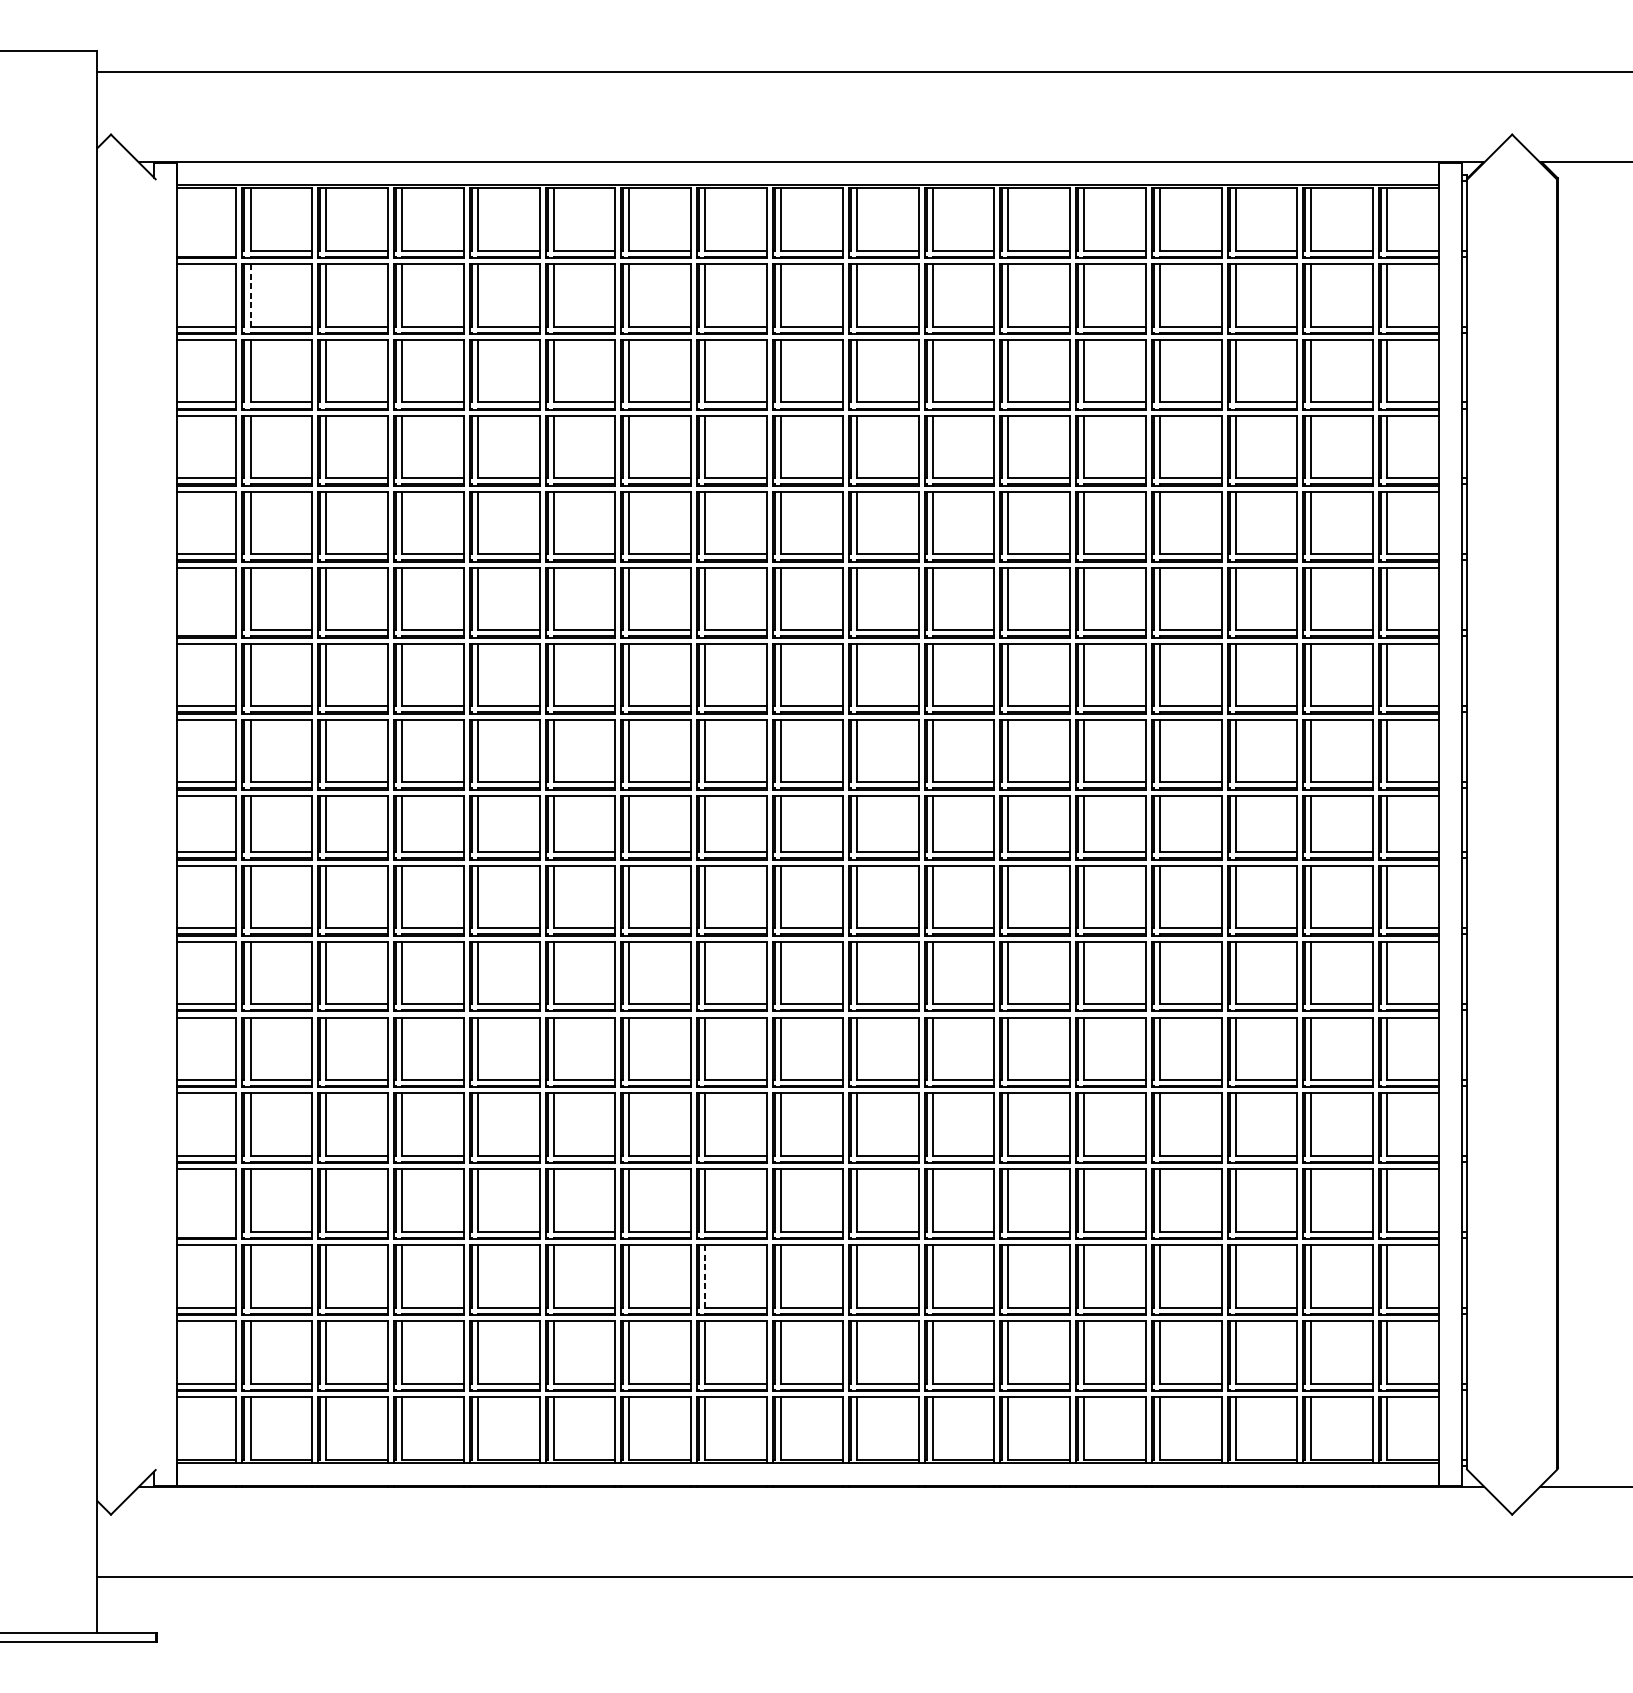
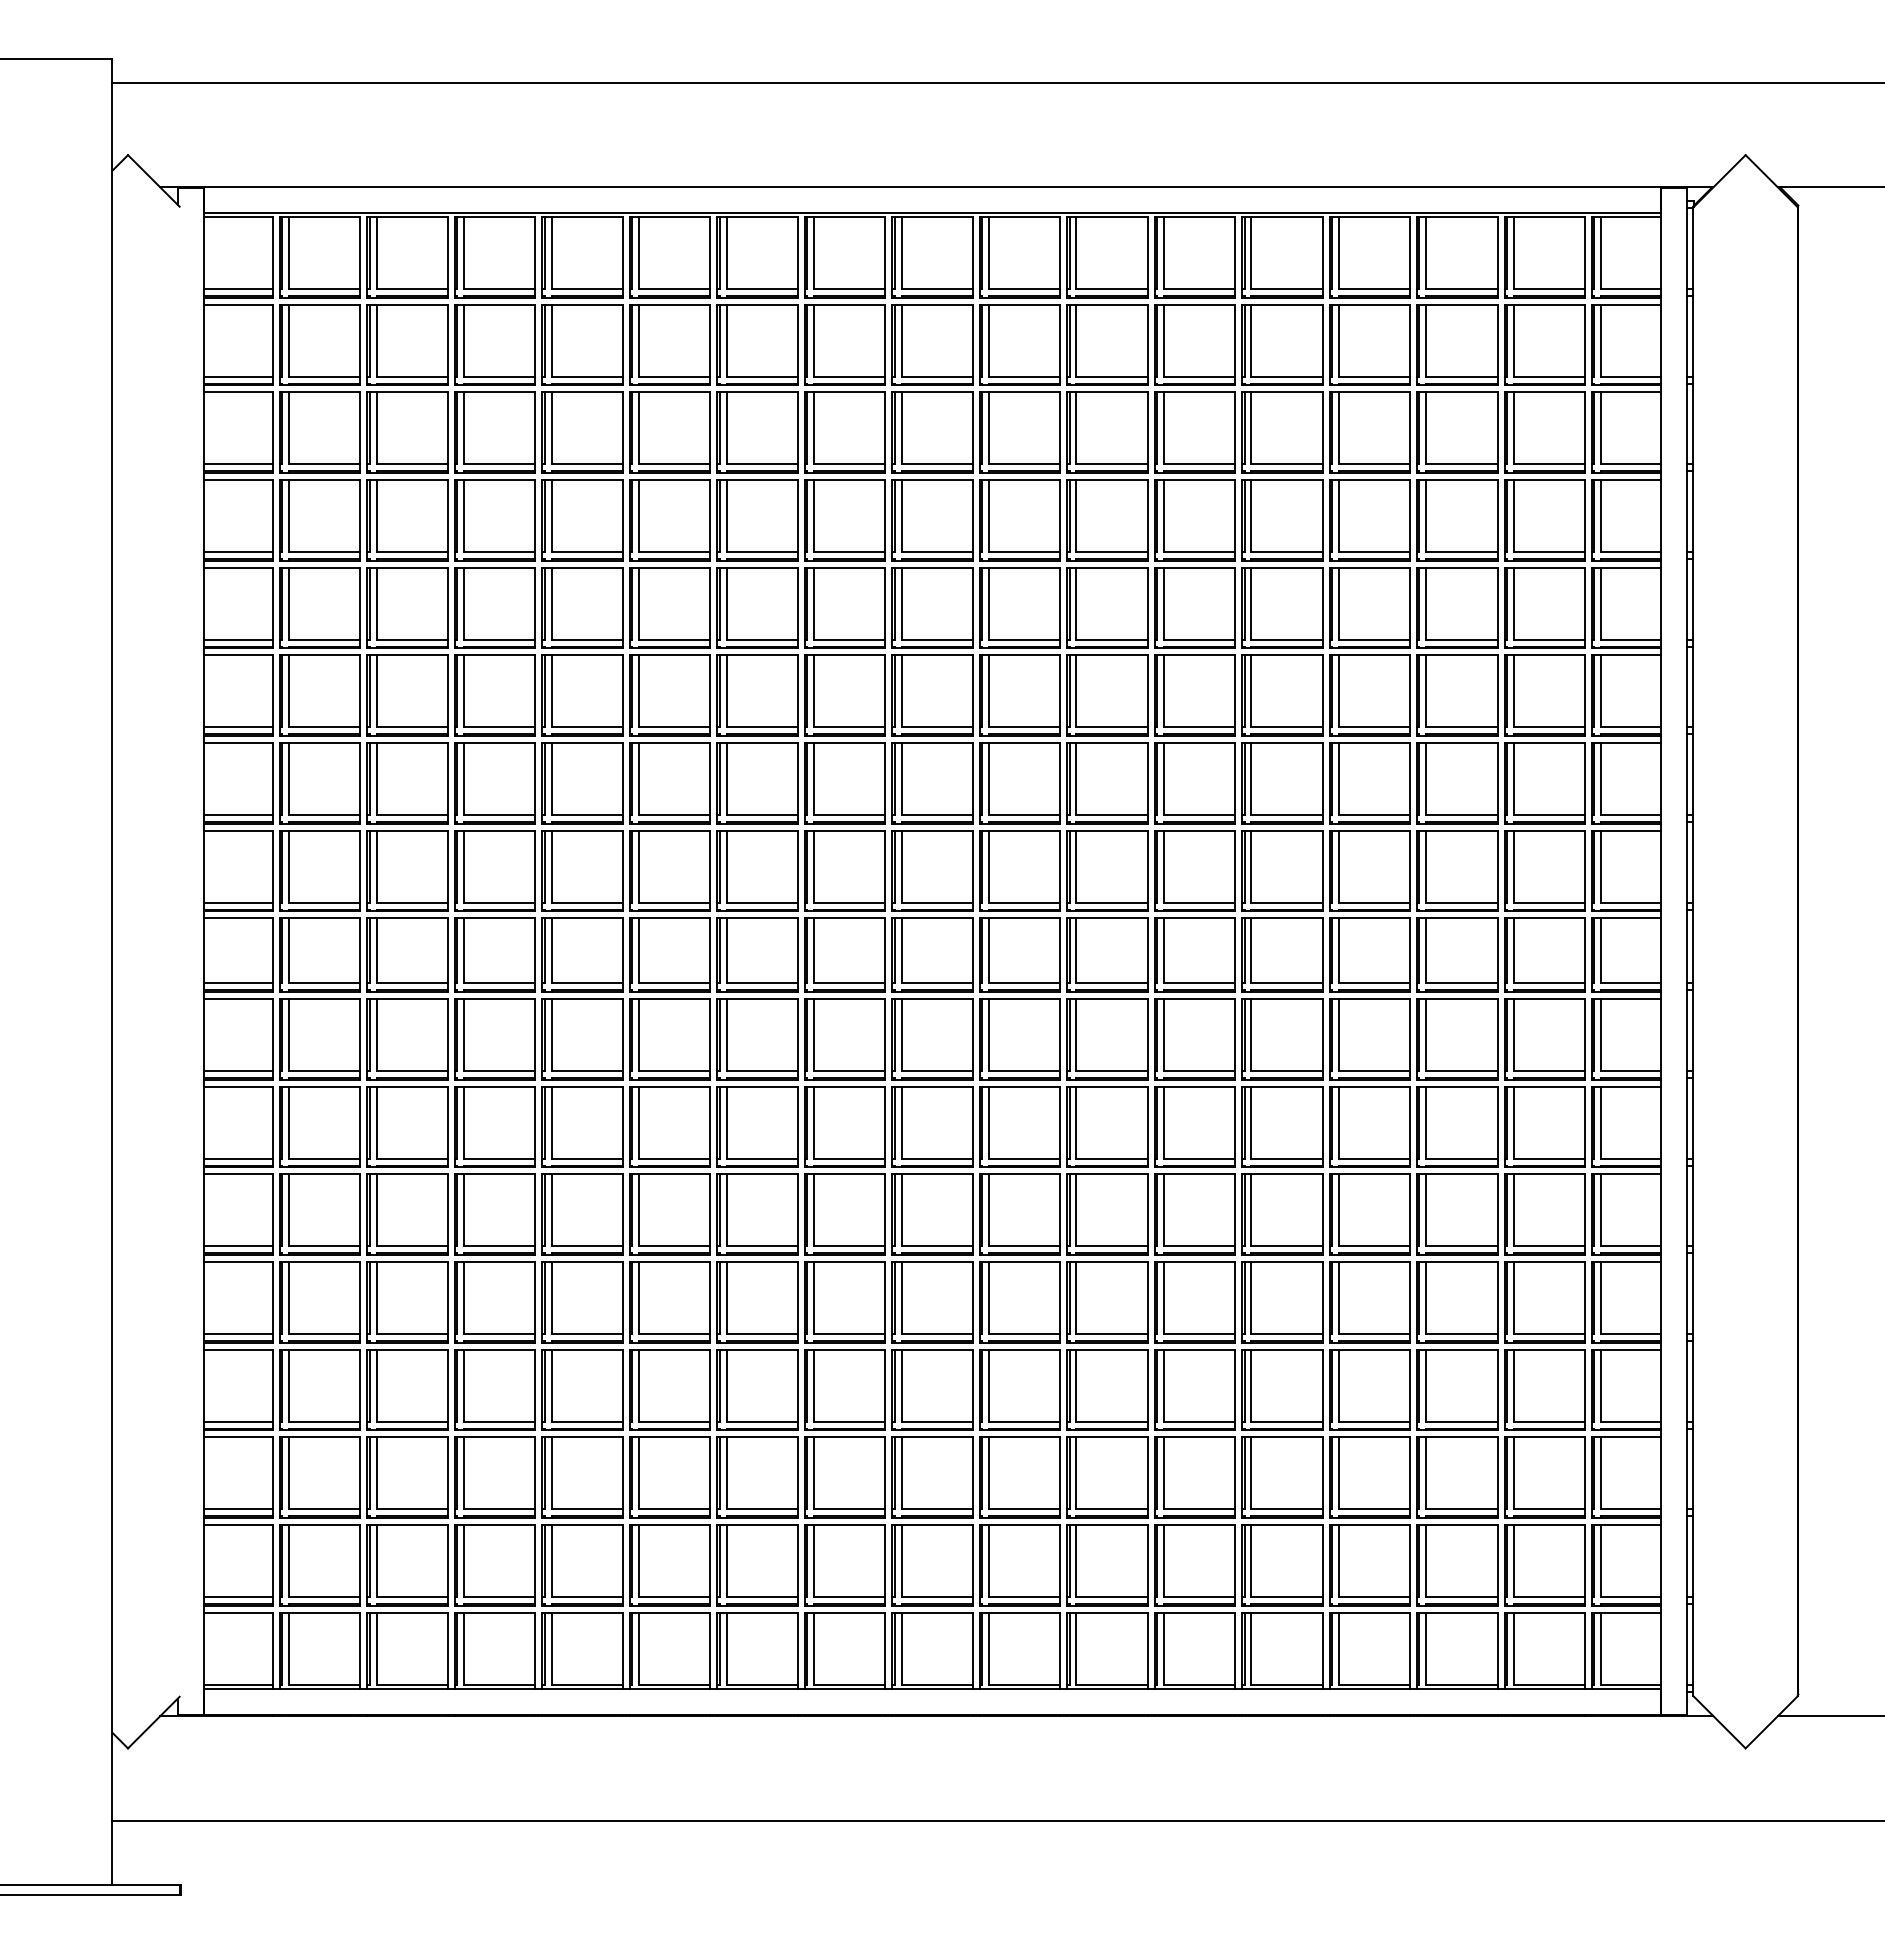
line: (205, 250) -> (237, 289), added
line: (250, 296) -> (289, 341), dashed -> solid
line: (205, 630) -> (237, 727), added
line: (205, 1231) -> (237, 1421), added
line: (705, 1276) -> (814, 1473), dashed -> solid

